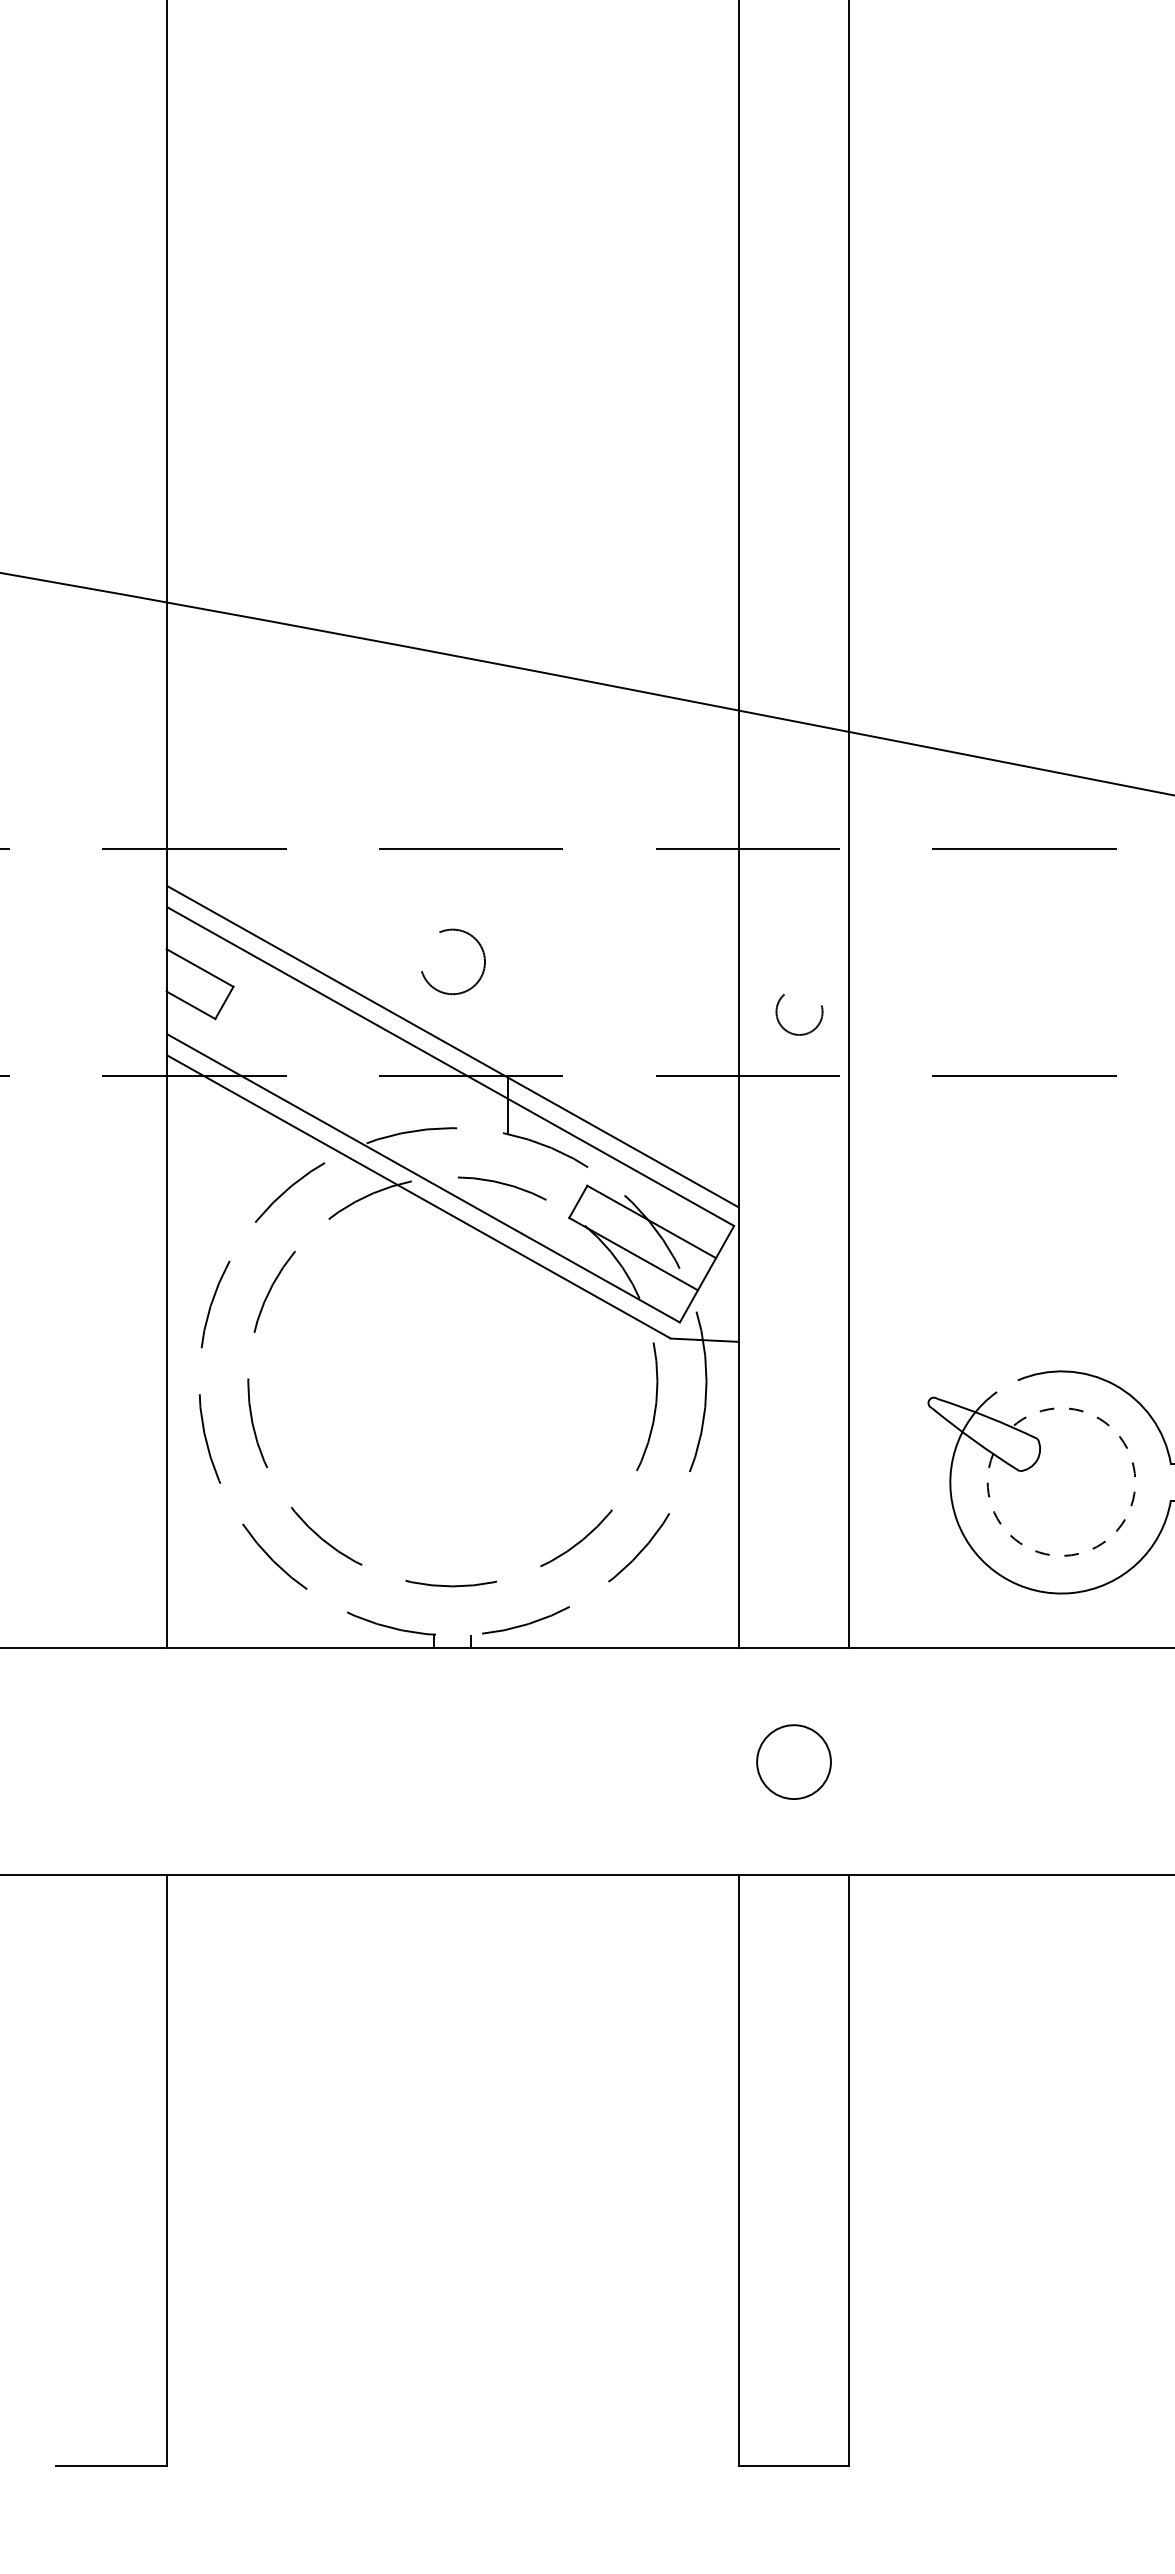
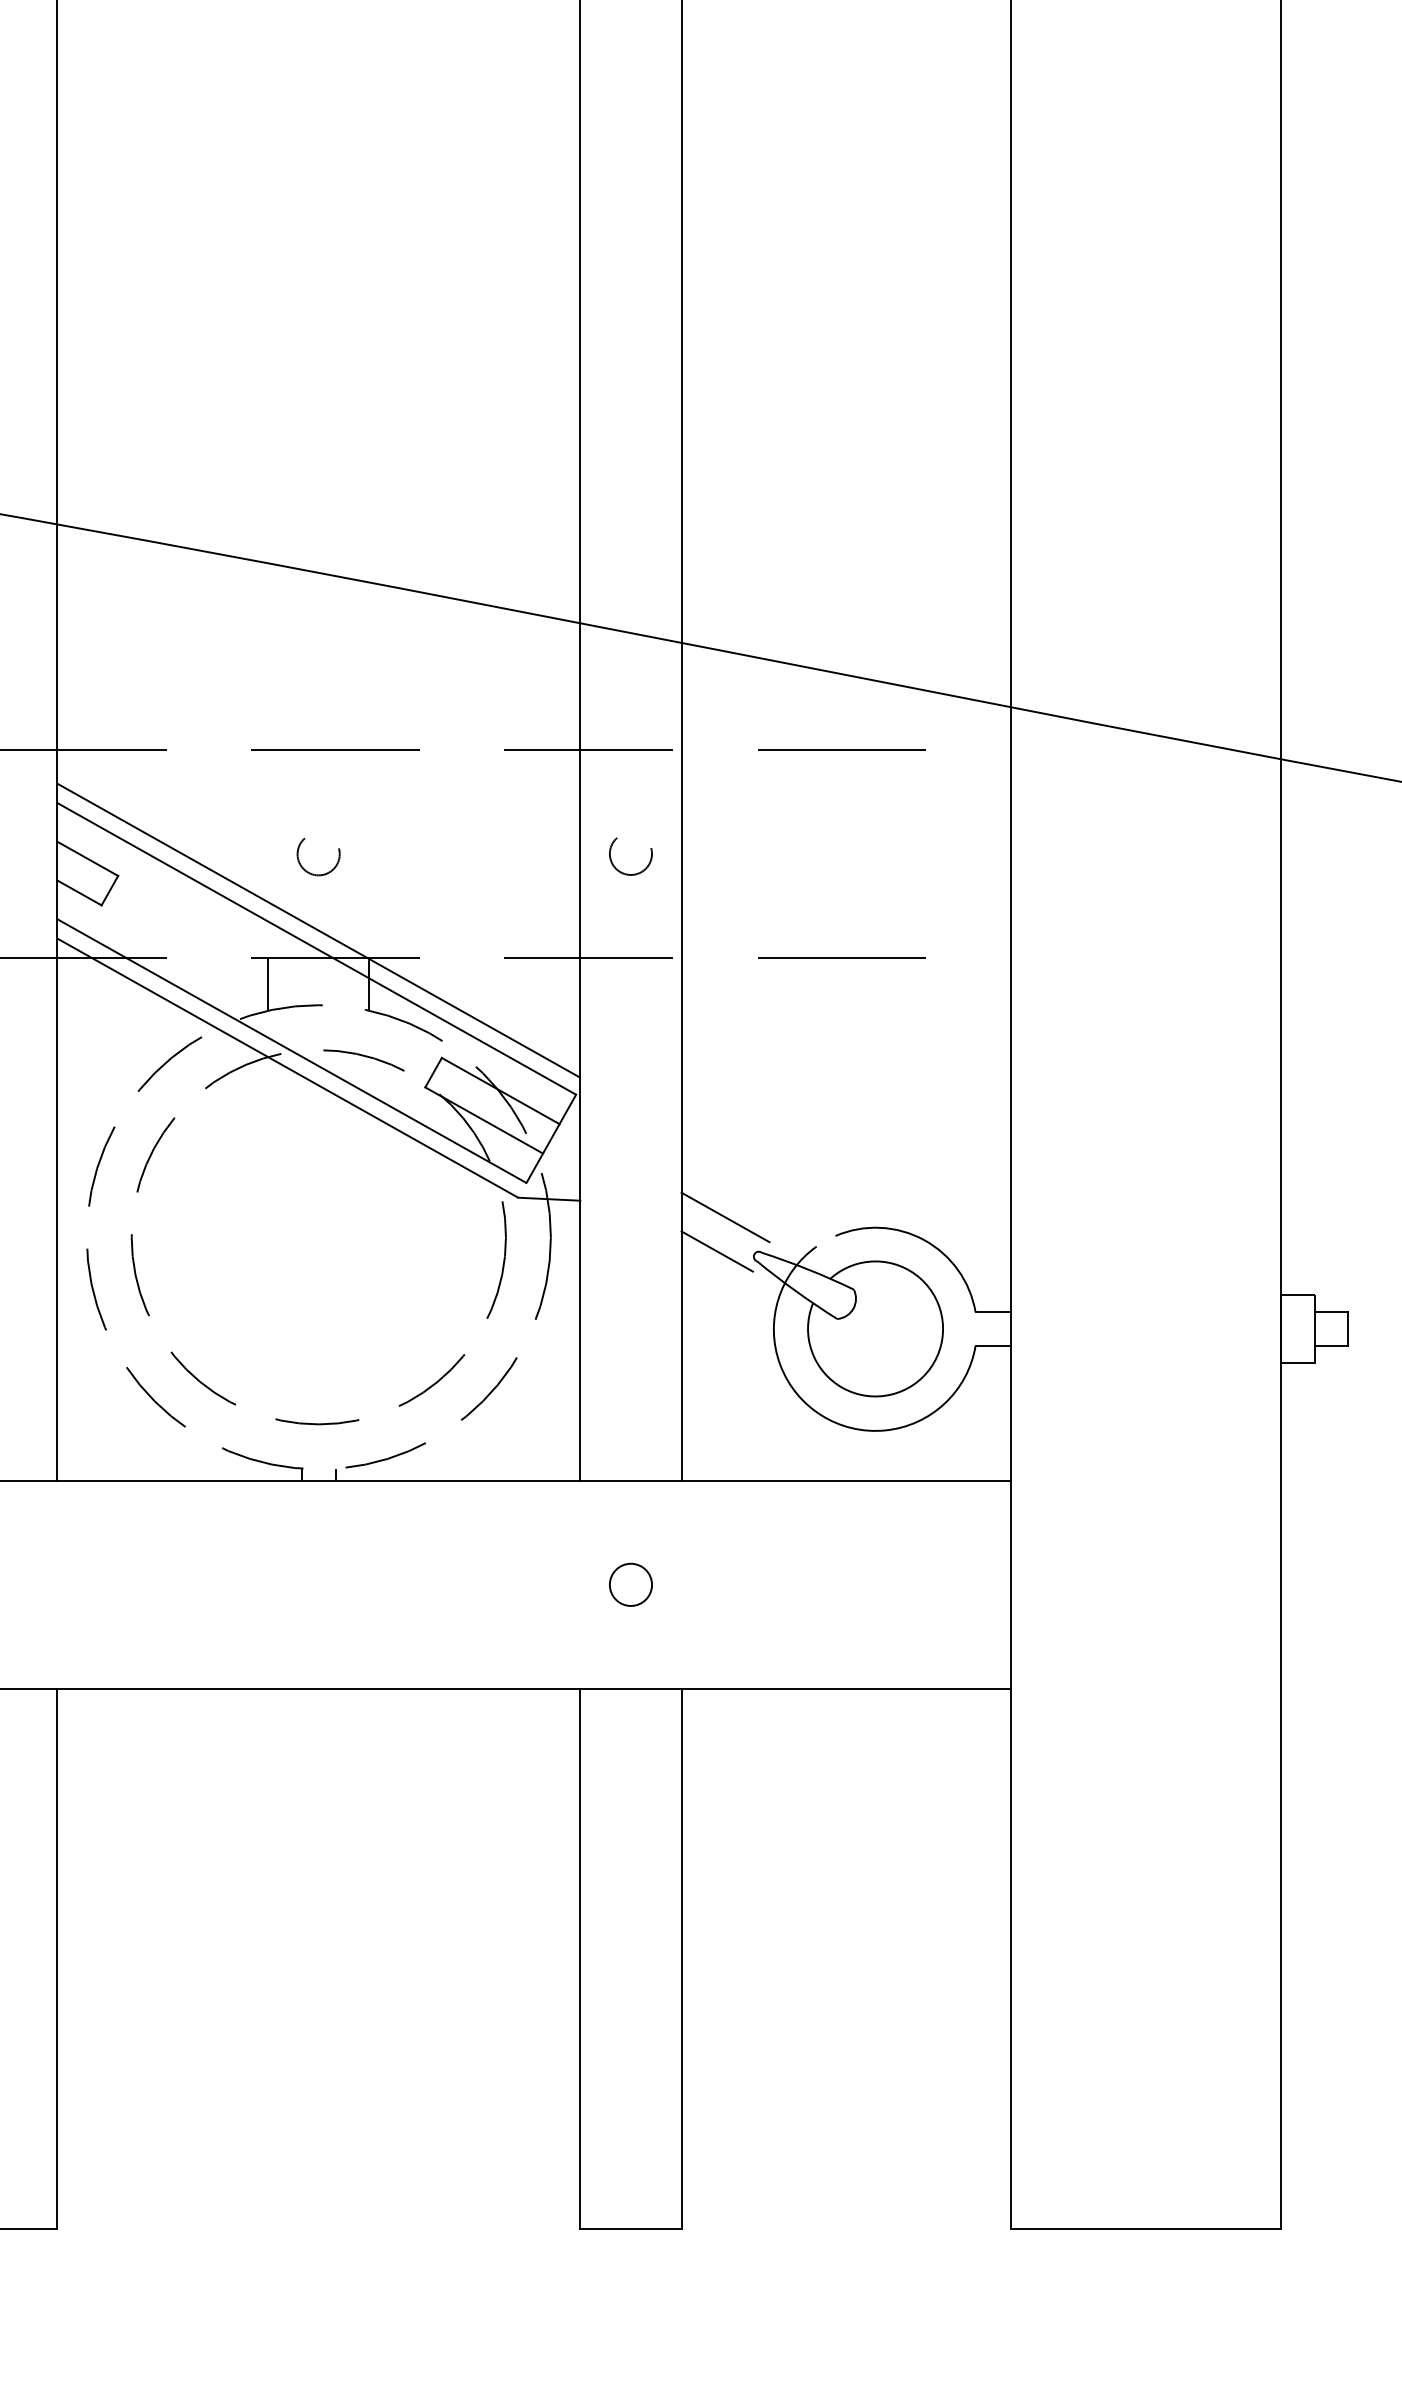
circle: (452, 965) -> (318, 856), size x0.71
circle: (799, 1014) -> (630, 856), moved
line: (397, 1104) -> (268, 983), added
line: (897, 1360) -> (725, 1217), added
line: (887, 1397) -> (716, 1251), added
arc: (1121, 1524) -> (930, 1367), dashed -> solid
circle: (793, 1761) -> (630, 1584), size x0.62

